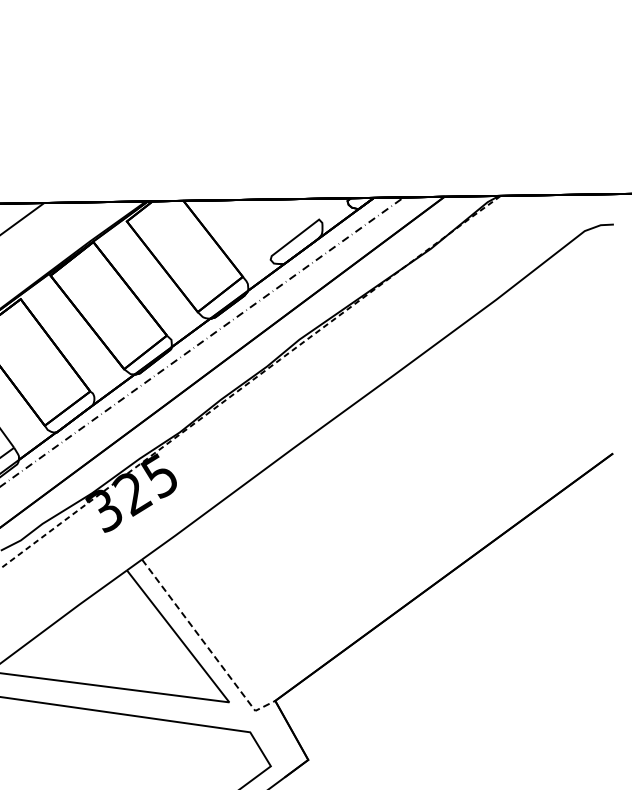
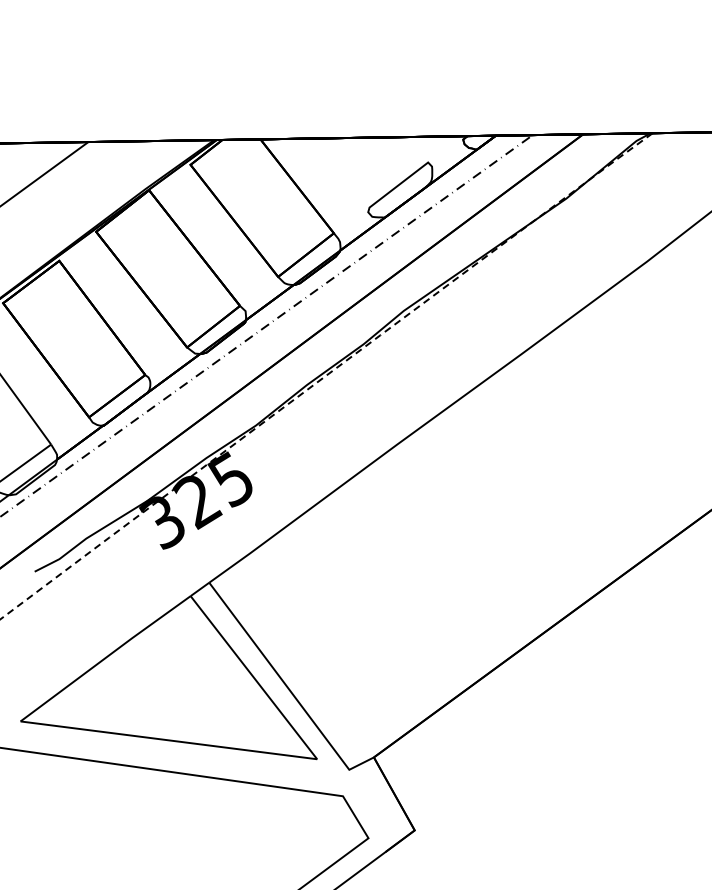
line: (205, 644) -> (287, 687), dashed -> solid

